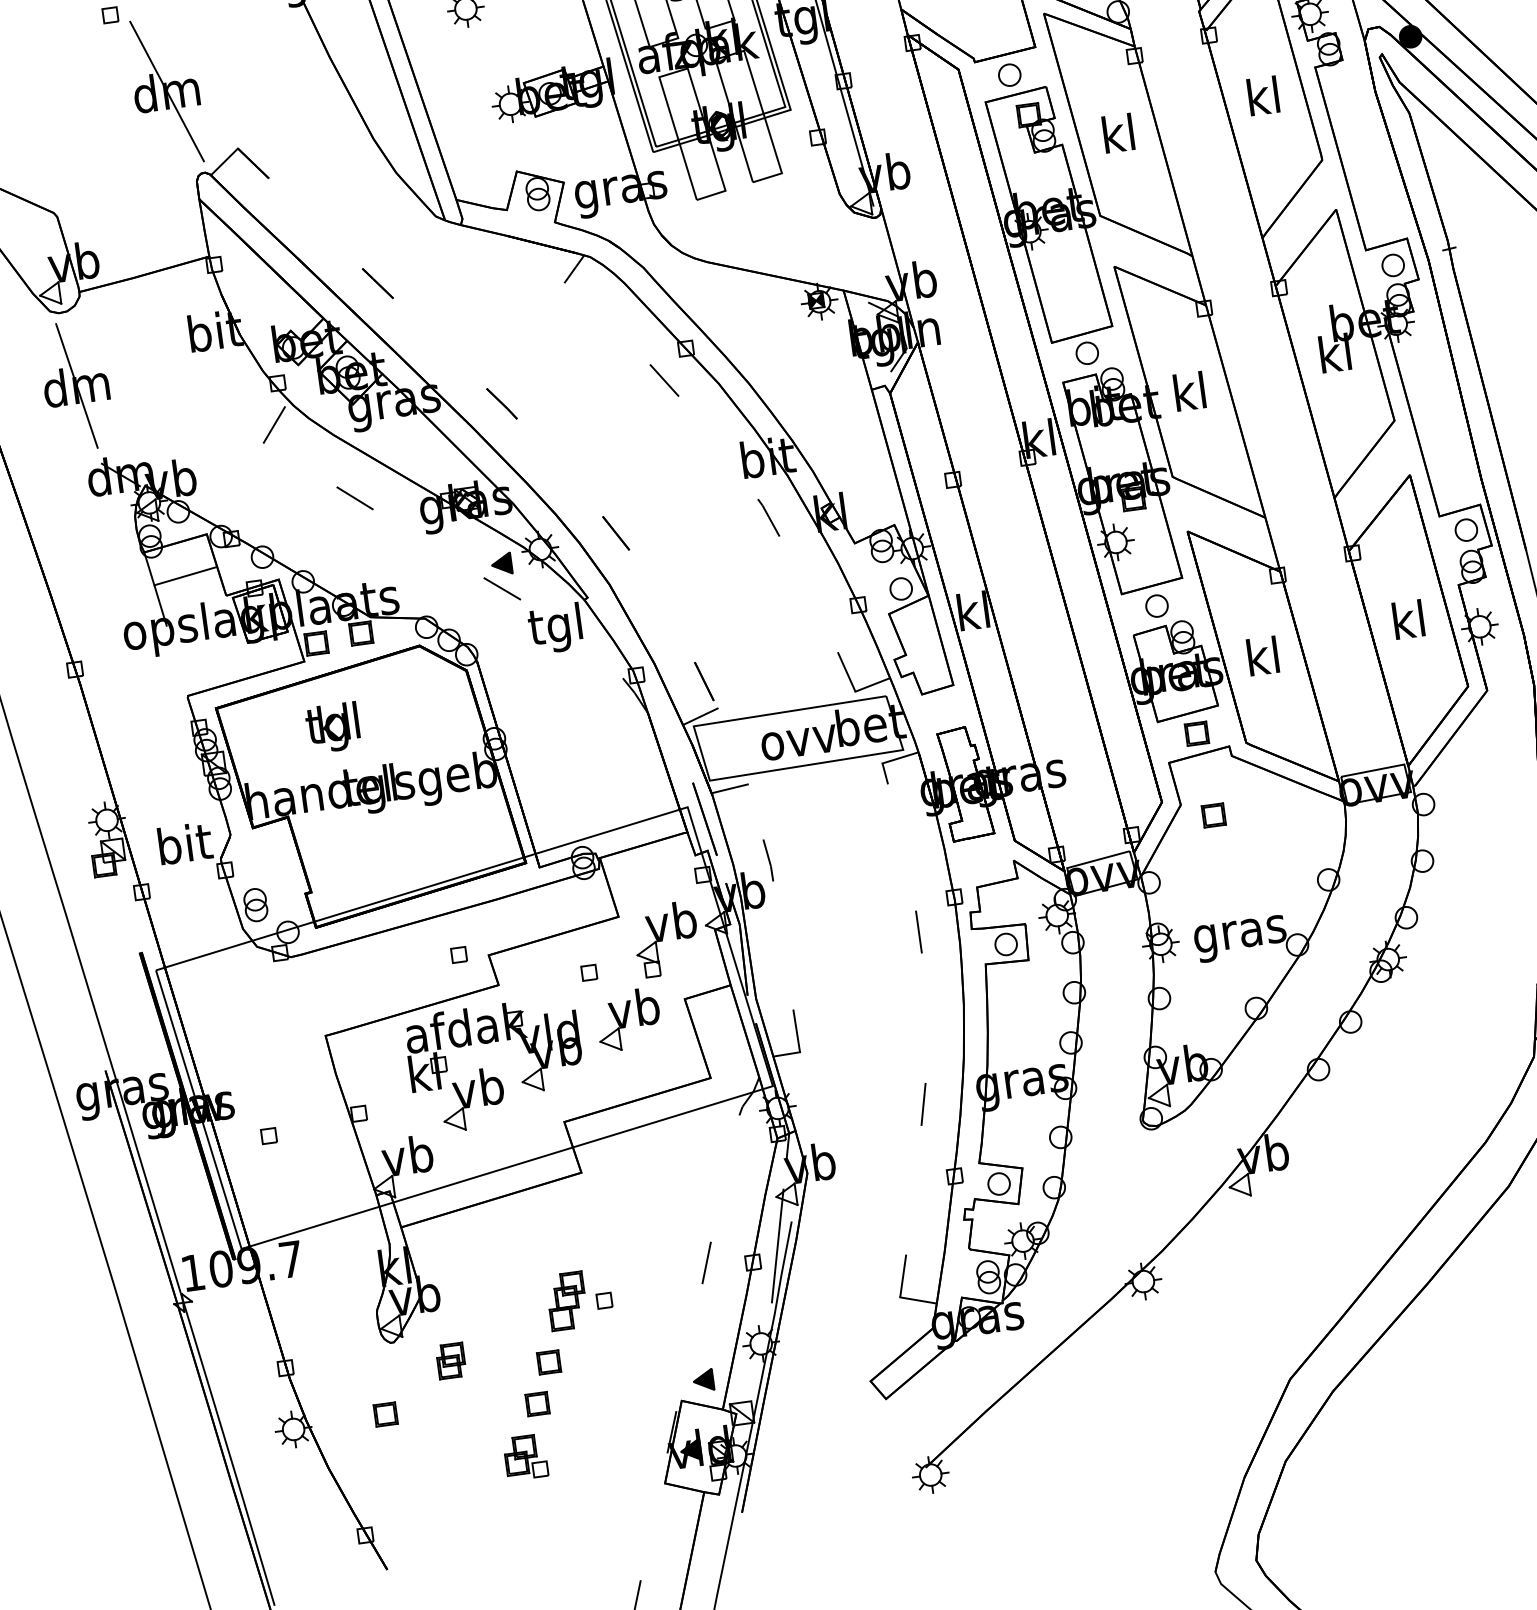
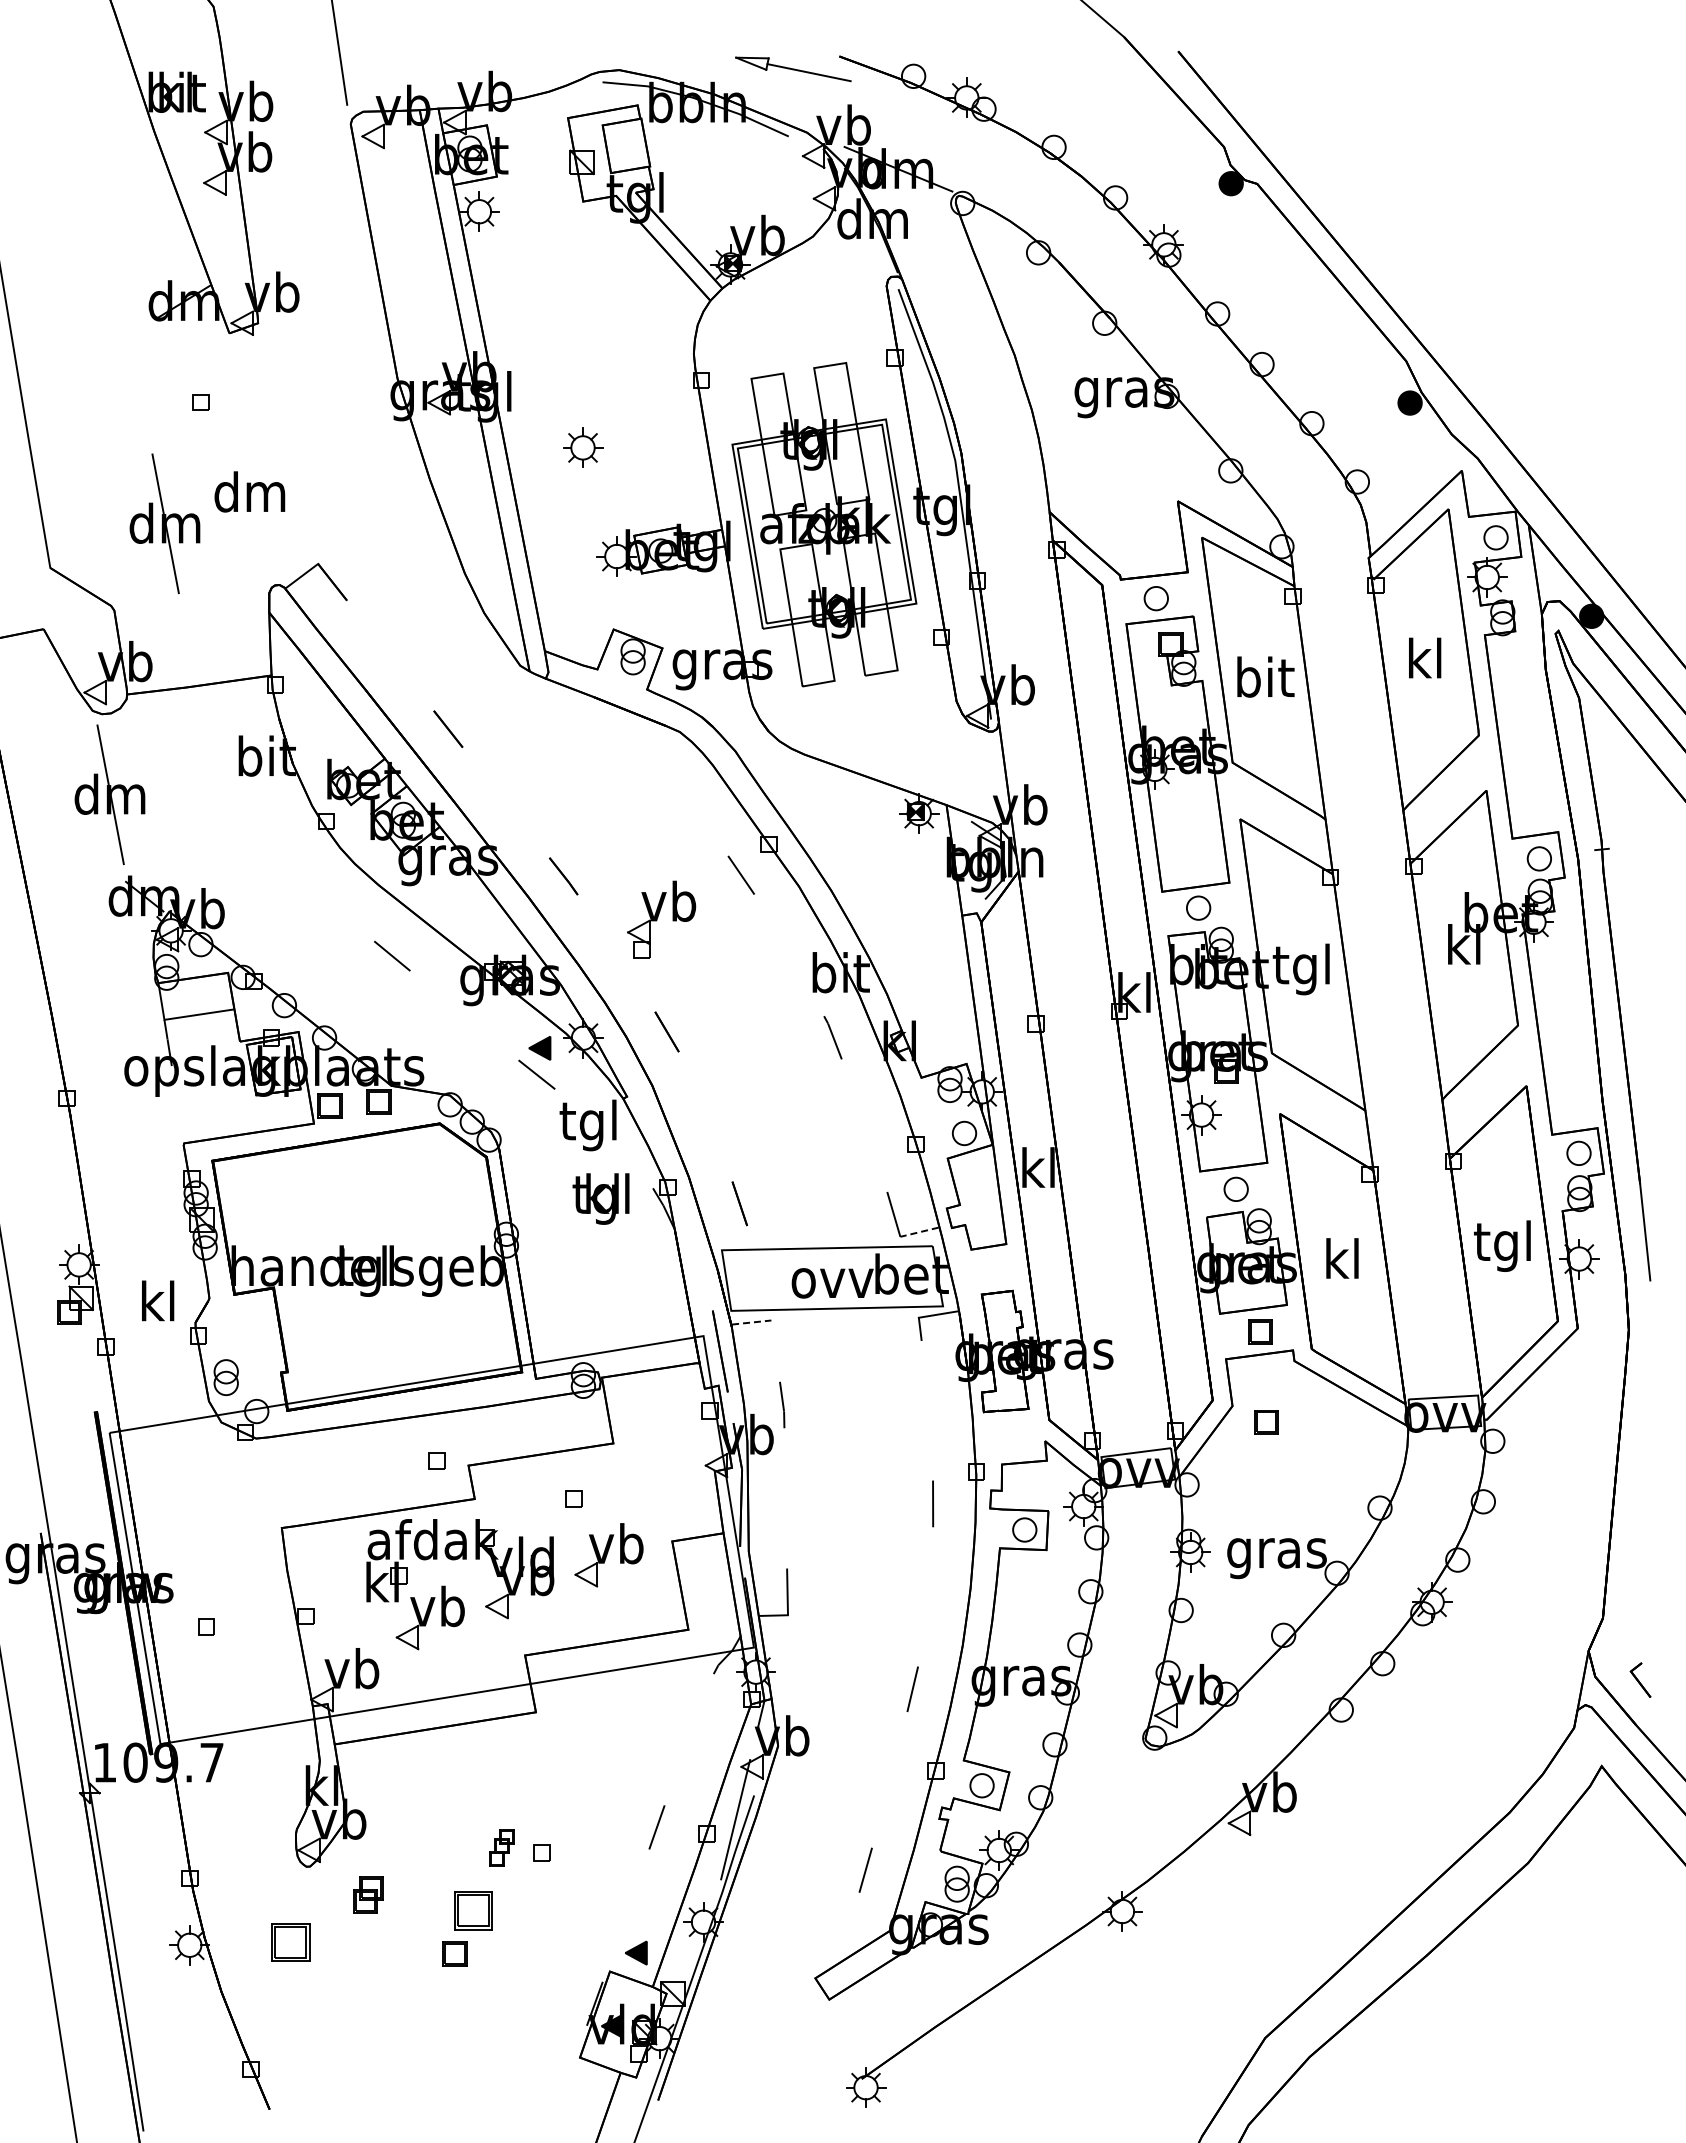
line: (167, 91) -> (250, 492), removed
part: (92, 130) -> (164, 523), added
text: (1119, 132) -> (1265, 676), kl -> bit
line: (573, 269) -> (660, 742), removed
text: (1188, 396) -> (1300, 969), kl -> tgl
line: (275, 421) -> (318, 862), removed
text: (1407, 624) -> (1502, 1245), kl -> tgl
line: (872, 685) -> (919, 1232), solid -> dashed
line: (700, 716) -> (730, 1240), removed
text: (332, 727) -> (600, 1198), moved
line: (729, 788) -> (751, 1322), solid -> dashed
text: (185, 842) -> (159, 1300), bit -> kl
part: (666, 939) -> (661, 919), moved
part: (566, 1300) -> (501, 1847), size x0.6
line: (917, 1300) -> (877, 1898), removed
part: (549, 1362) -> (473, 1910), size x1.6
part: (385, 1414) -> (290, 1942), size x1.6
part: (525, 1456) -> (434, 2008), removed

